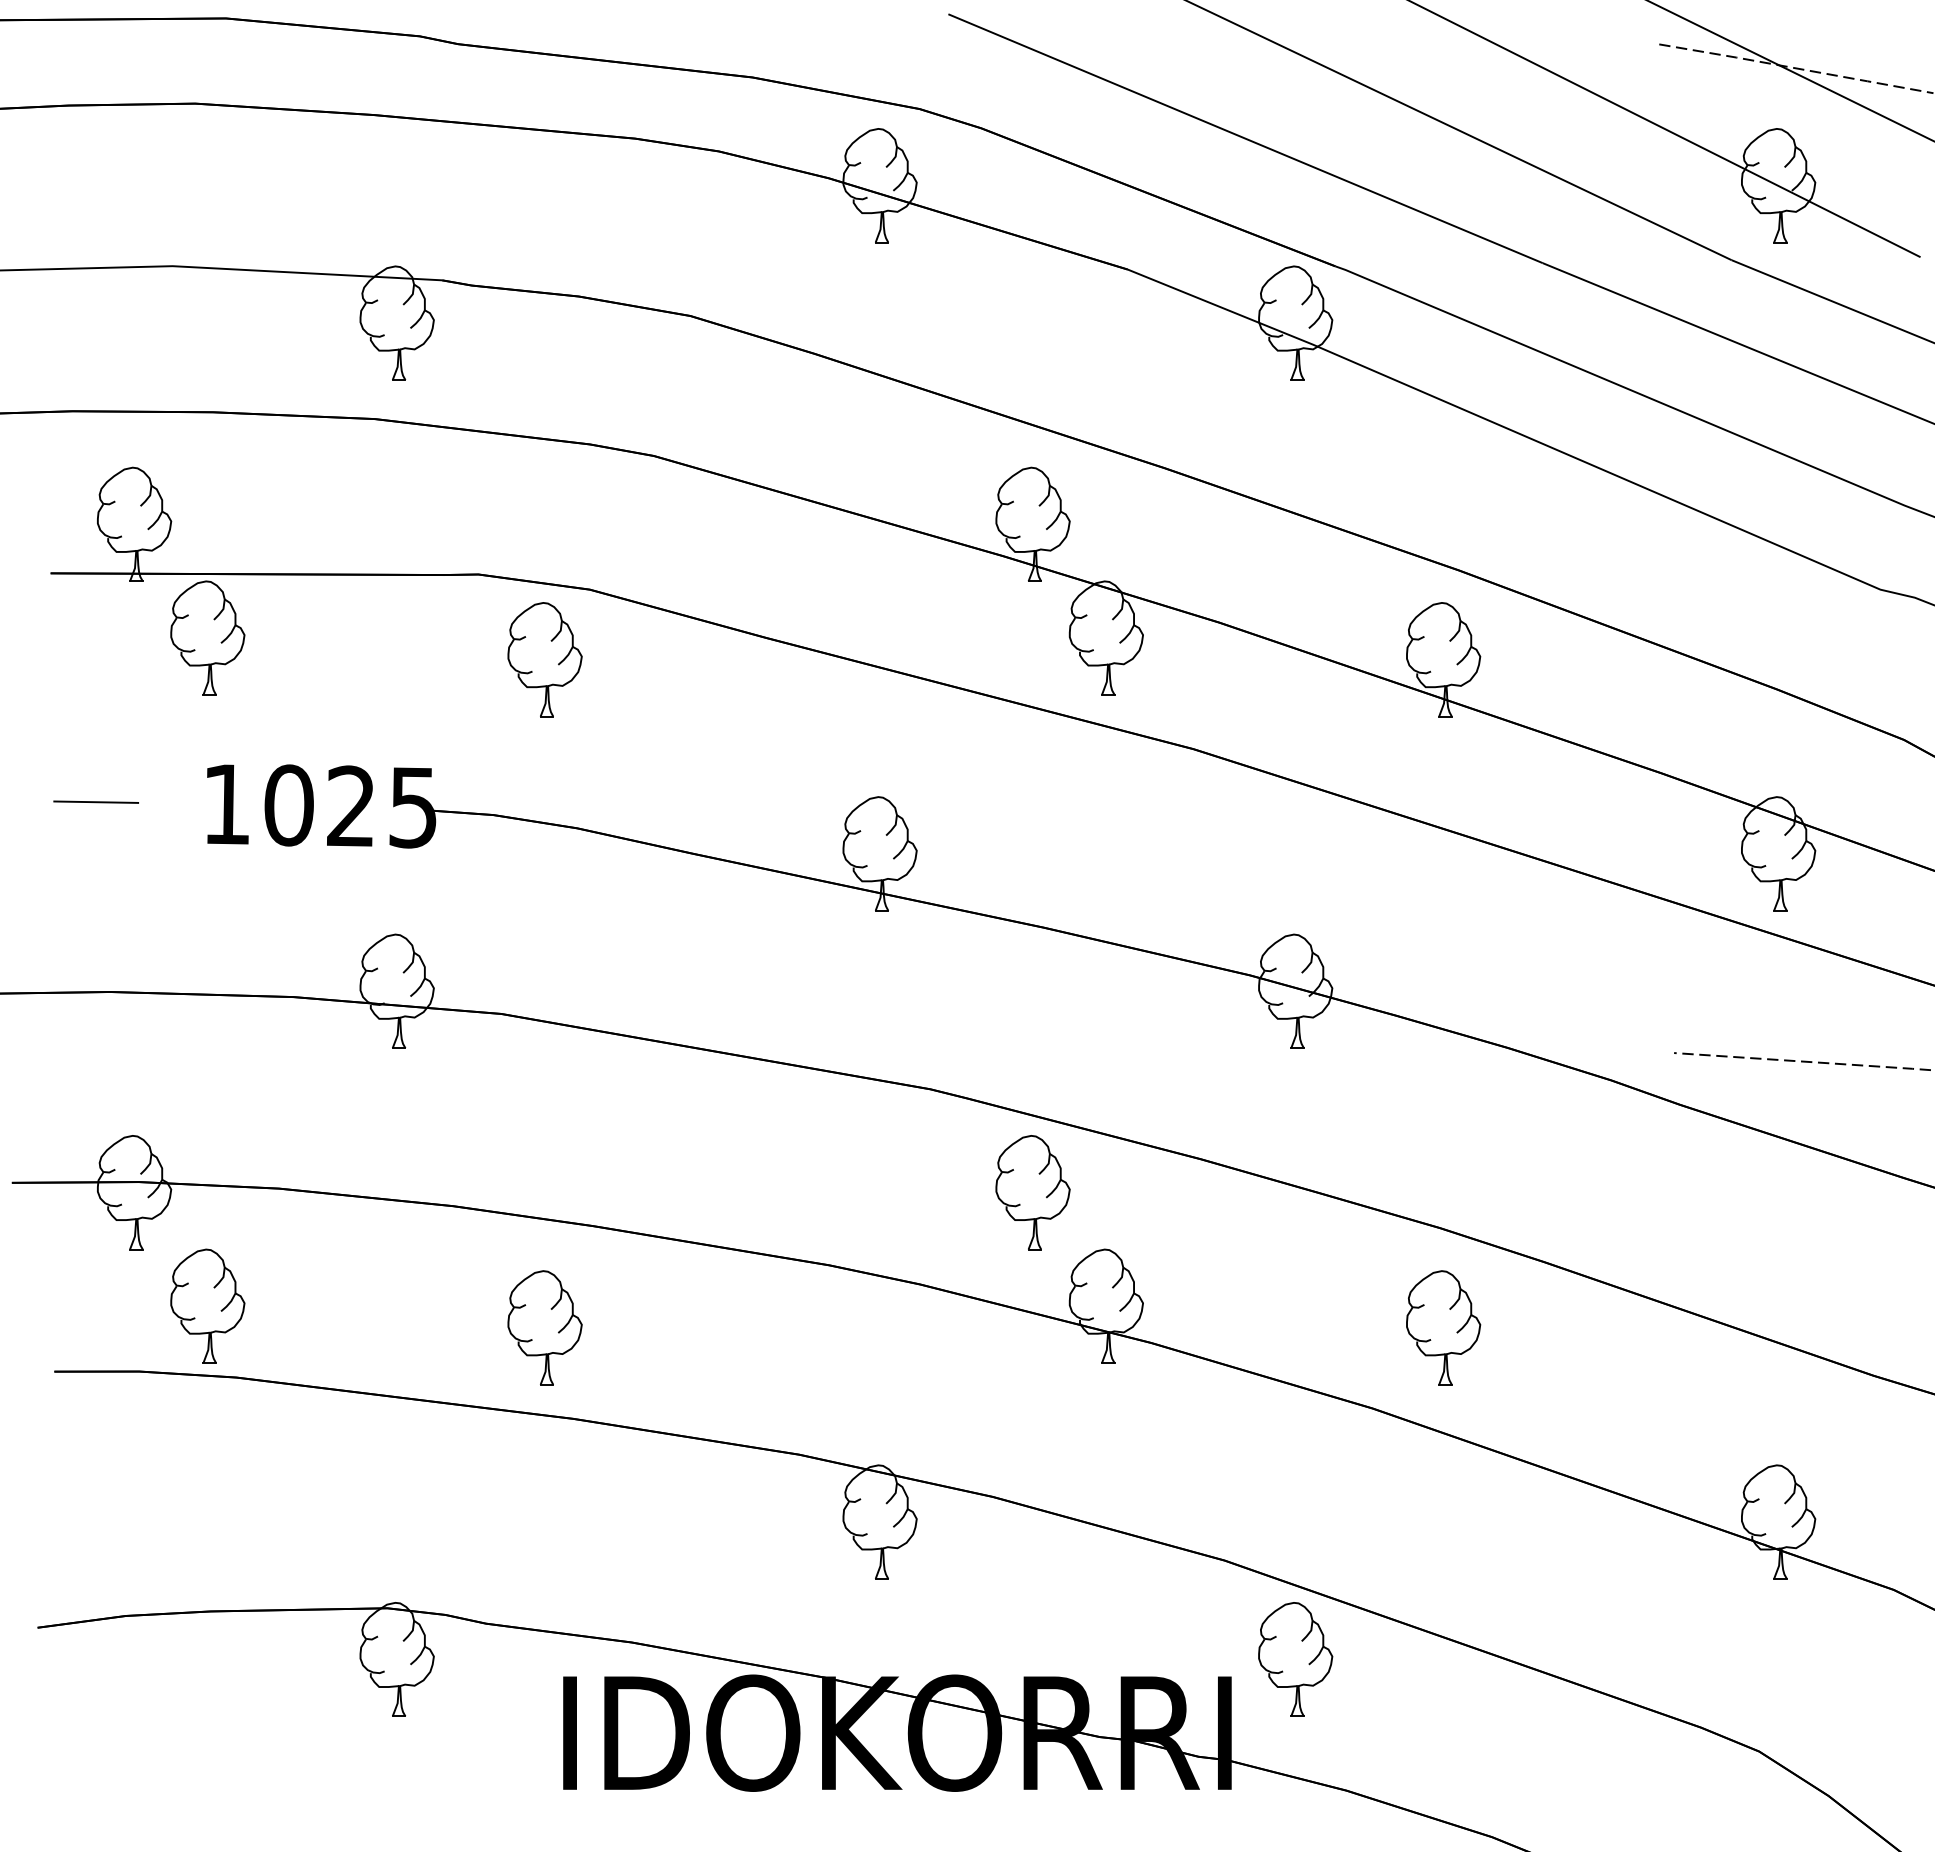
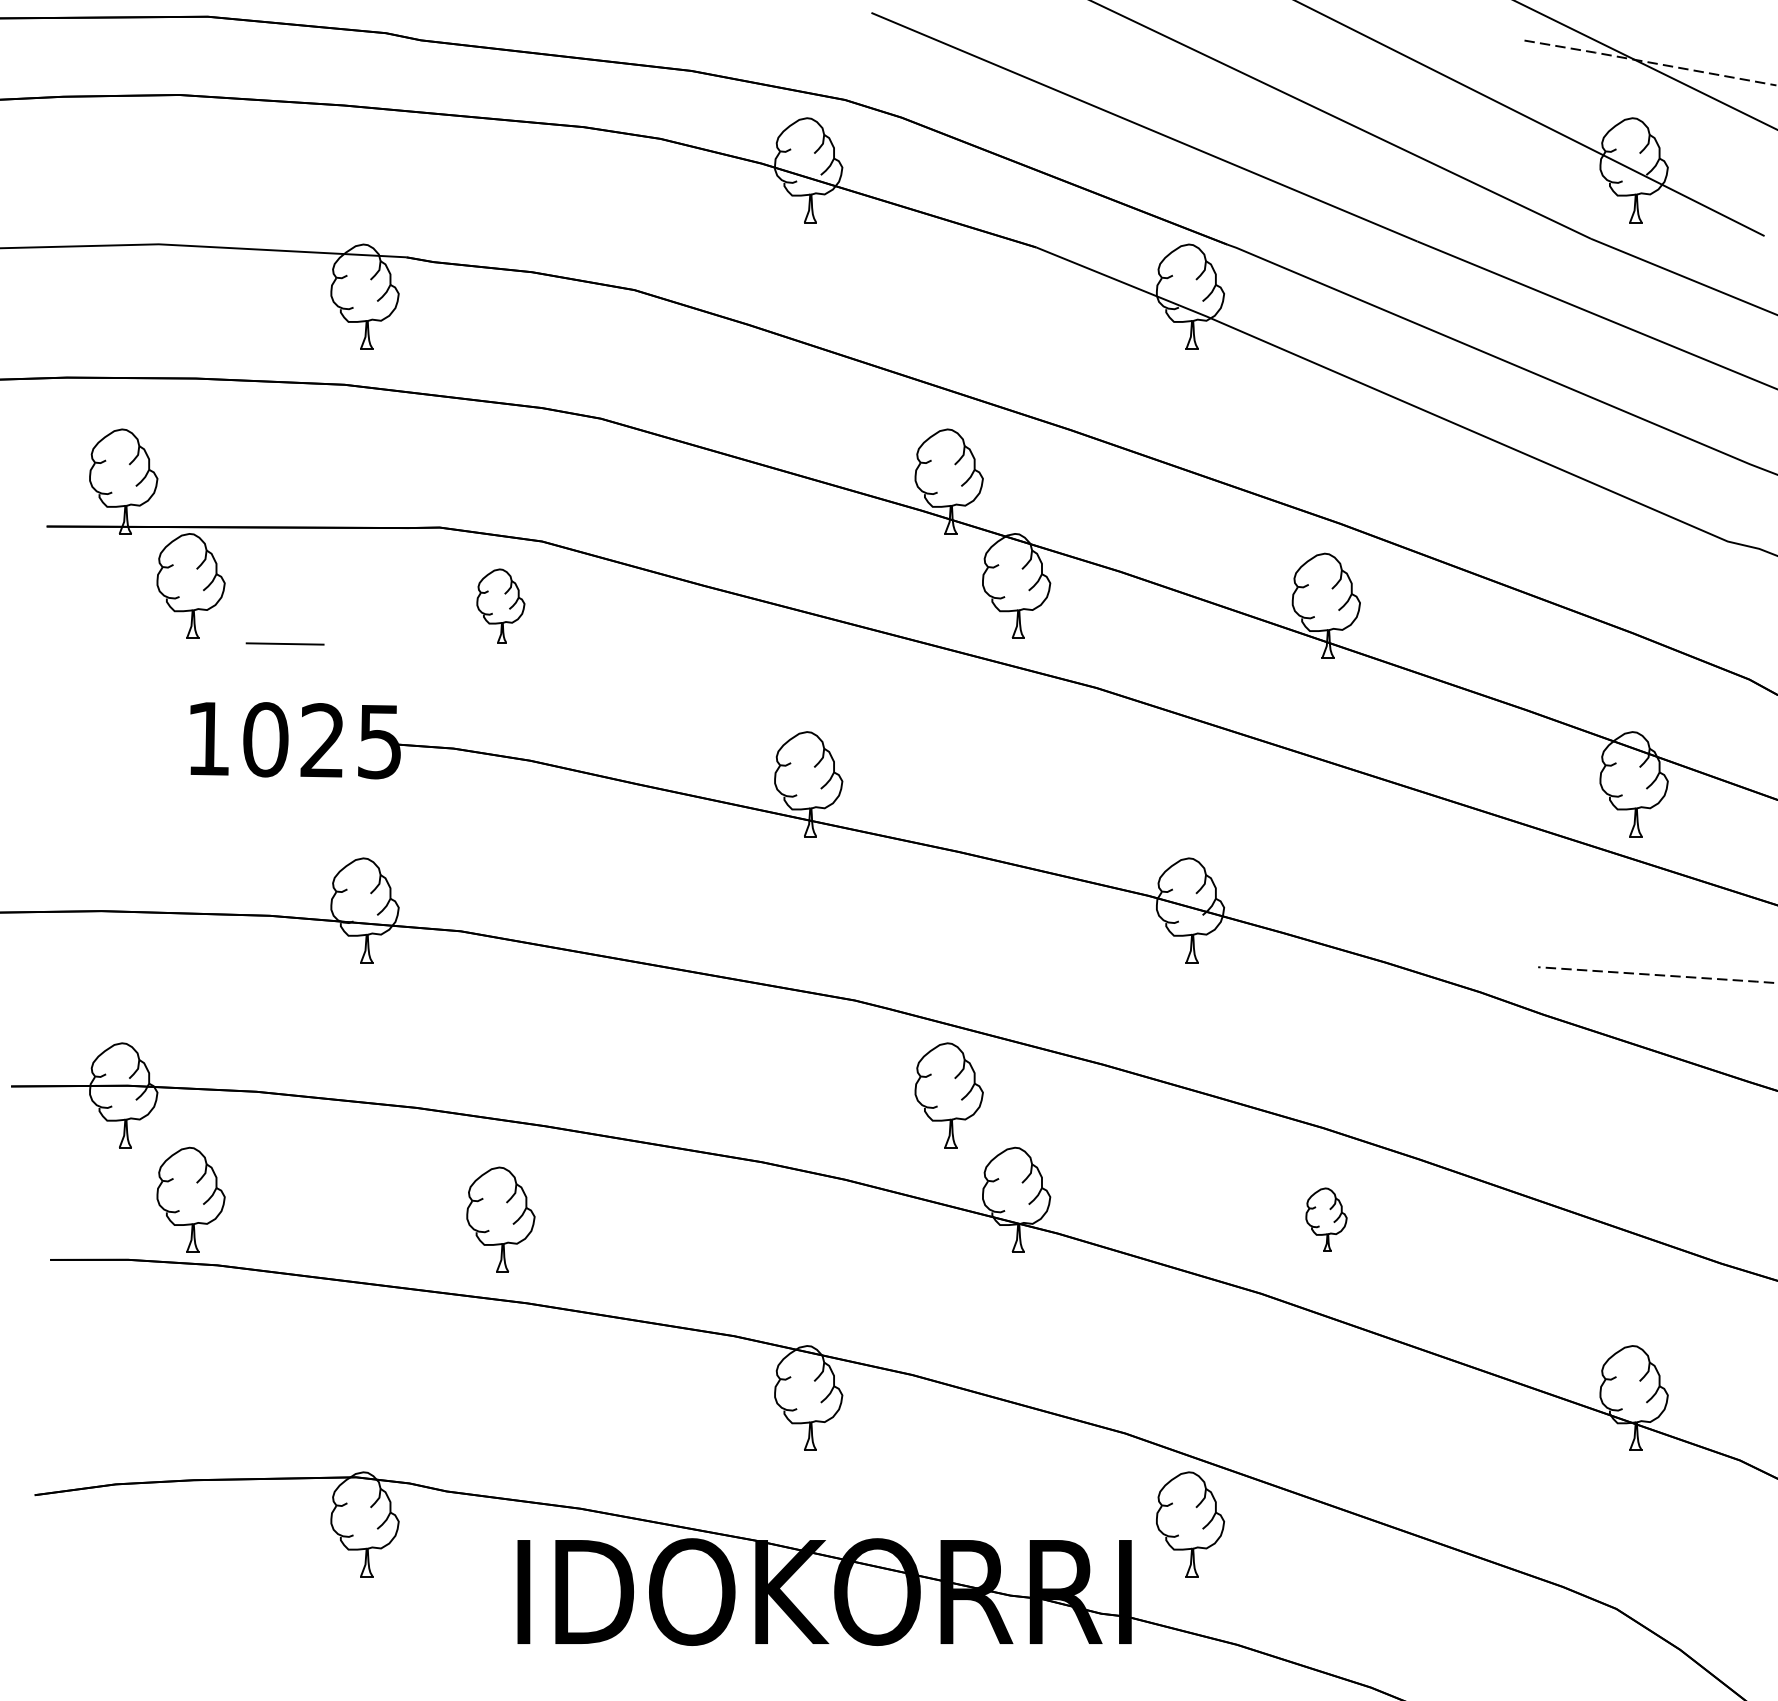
part: (544, 659) -> (500, 605), size x0.7
line: (95, 801) -> (284, 643), moved
part: (1443, 1327) -> (1326, 1219), size x0.6

